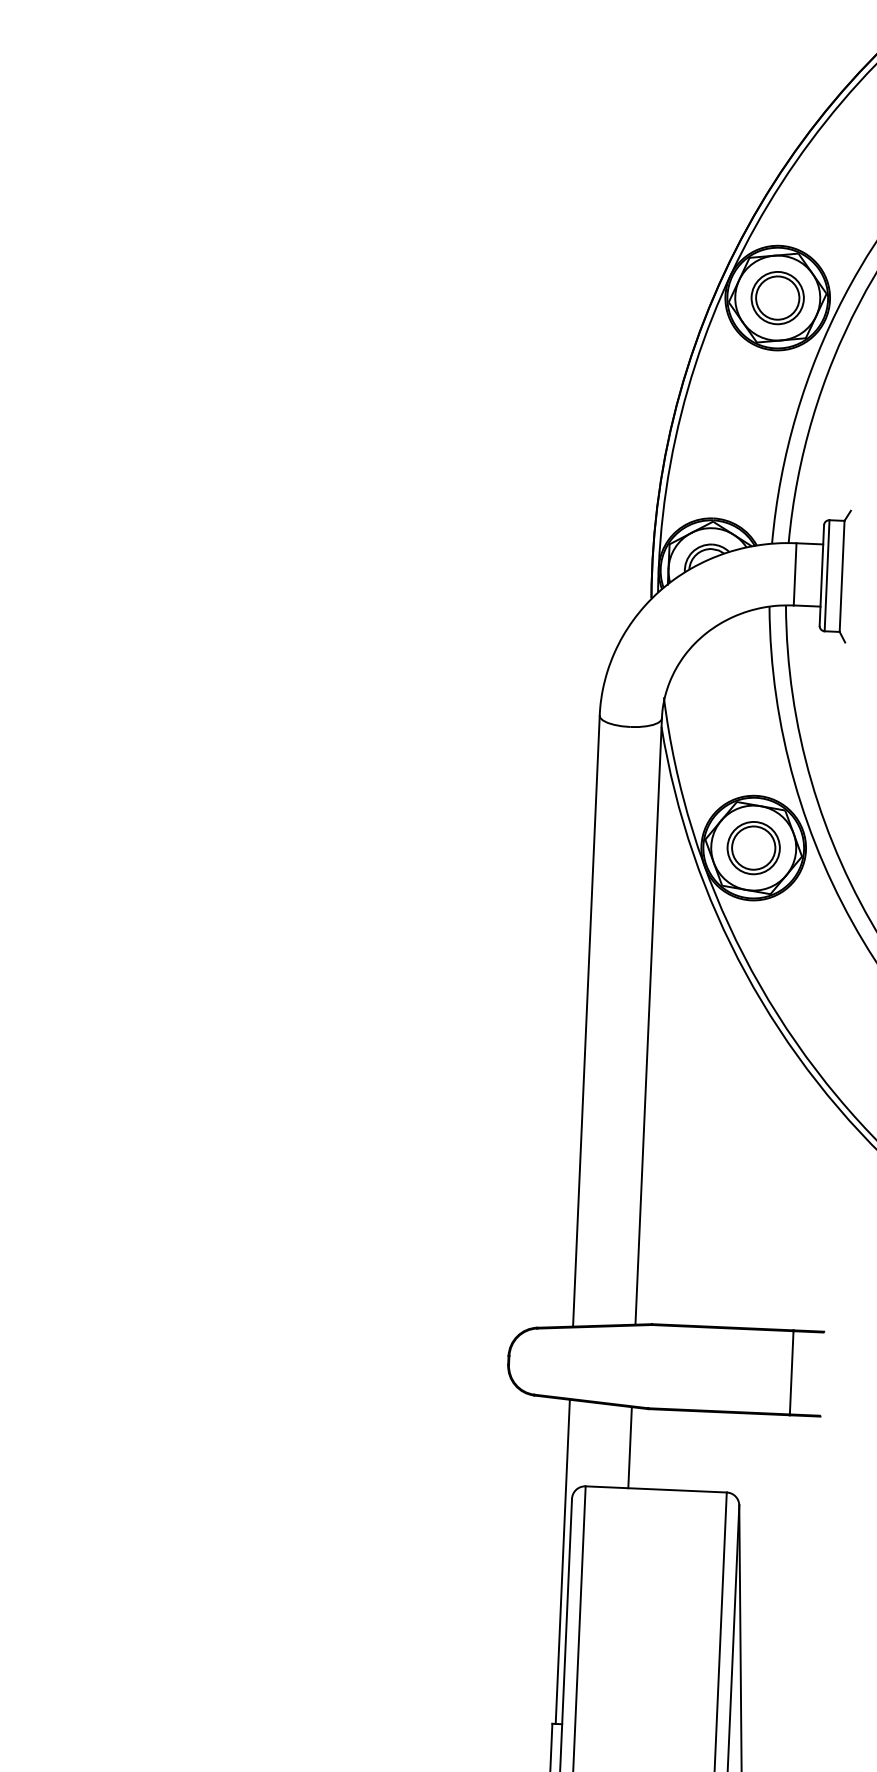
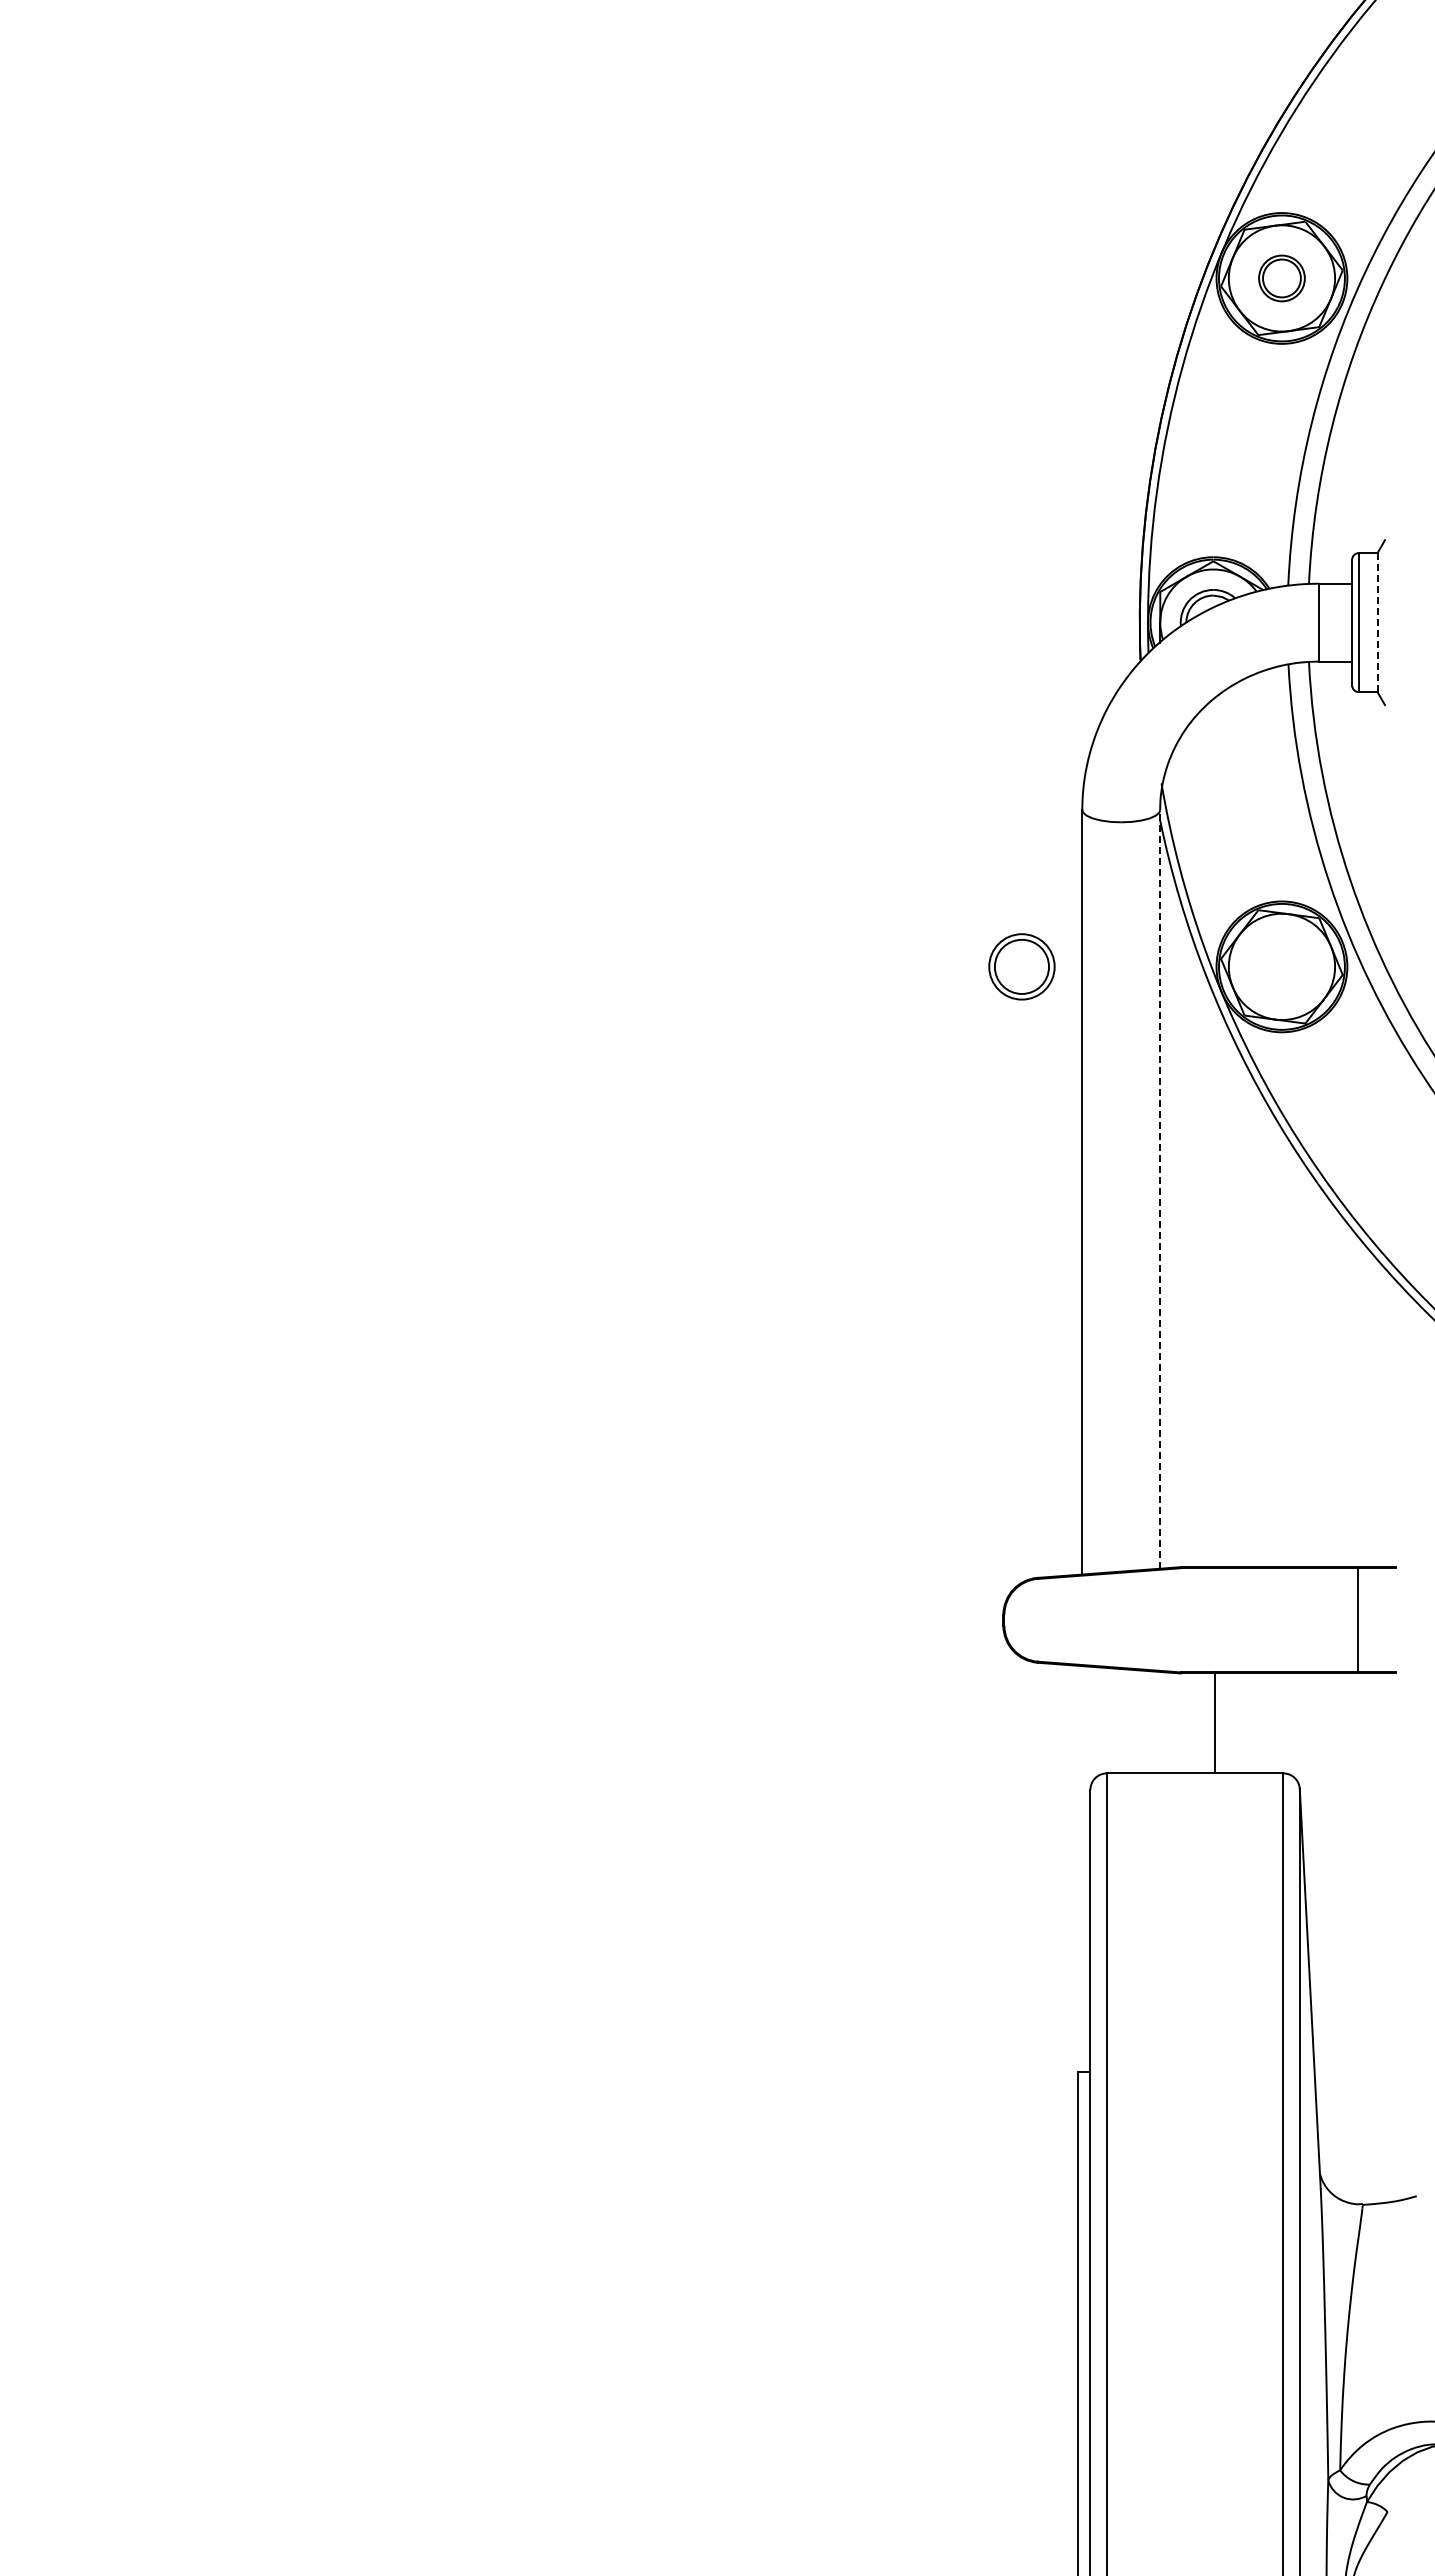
part: (777, 298) -> (1281, 278), size x0.7
line: (842, 576) -> (1377, 622), solid -> dashed
part: (753, 847) -> (1021, 966), moved
line: (648, 1020) -> (1160, 1188), solid -> dashed
line: (630, 1447) -> (1215, 1722), moved
line: (562, 1561) -> (1082, 1868), removed

